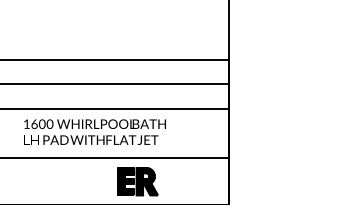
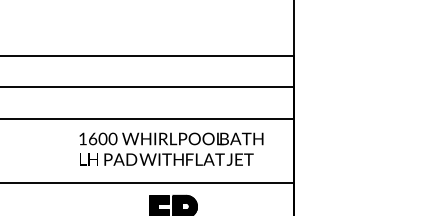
text: (94, 131) -> (170, 148), moved

